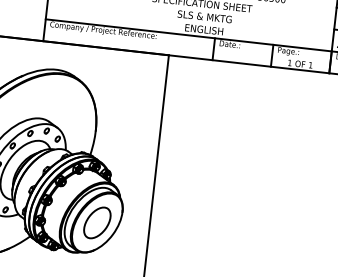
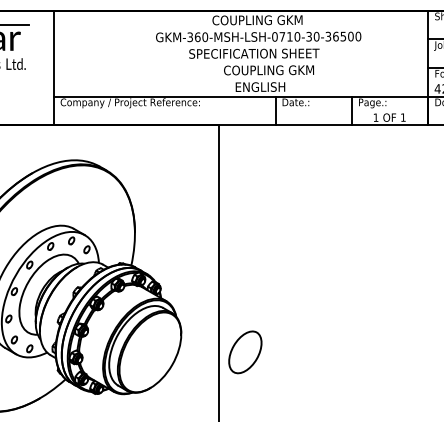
text: (212, 17) -> (269, 70), SLS & MKTG -> COUPLING GKM
part: (97, 223) -> (245, 352), moved

